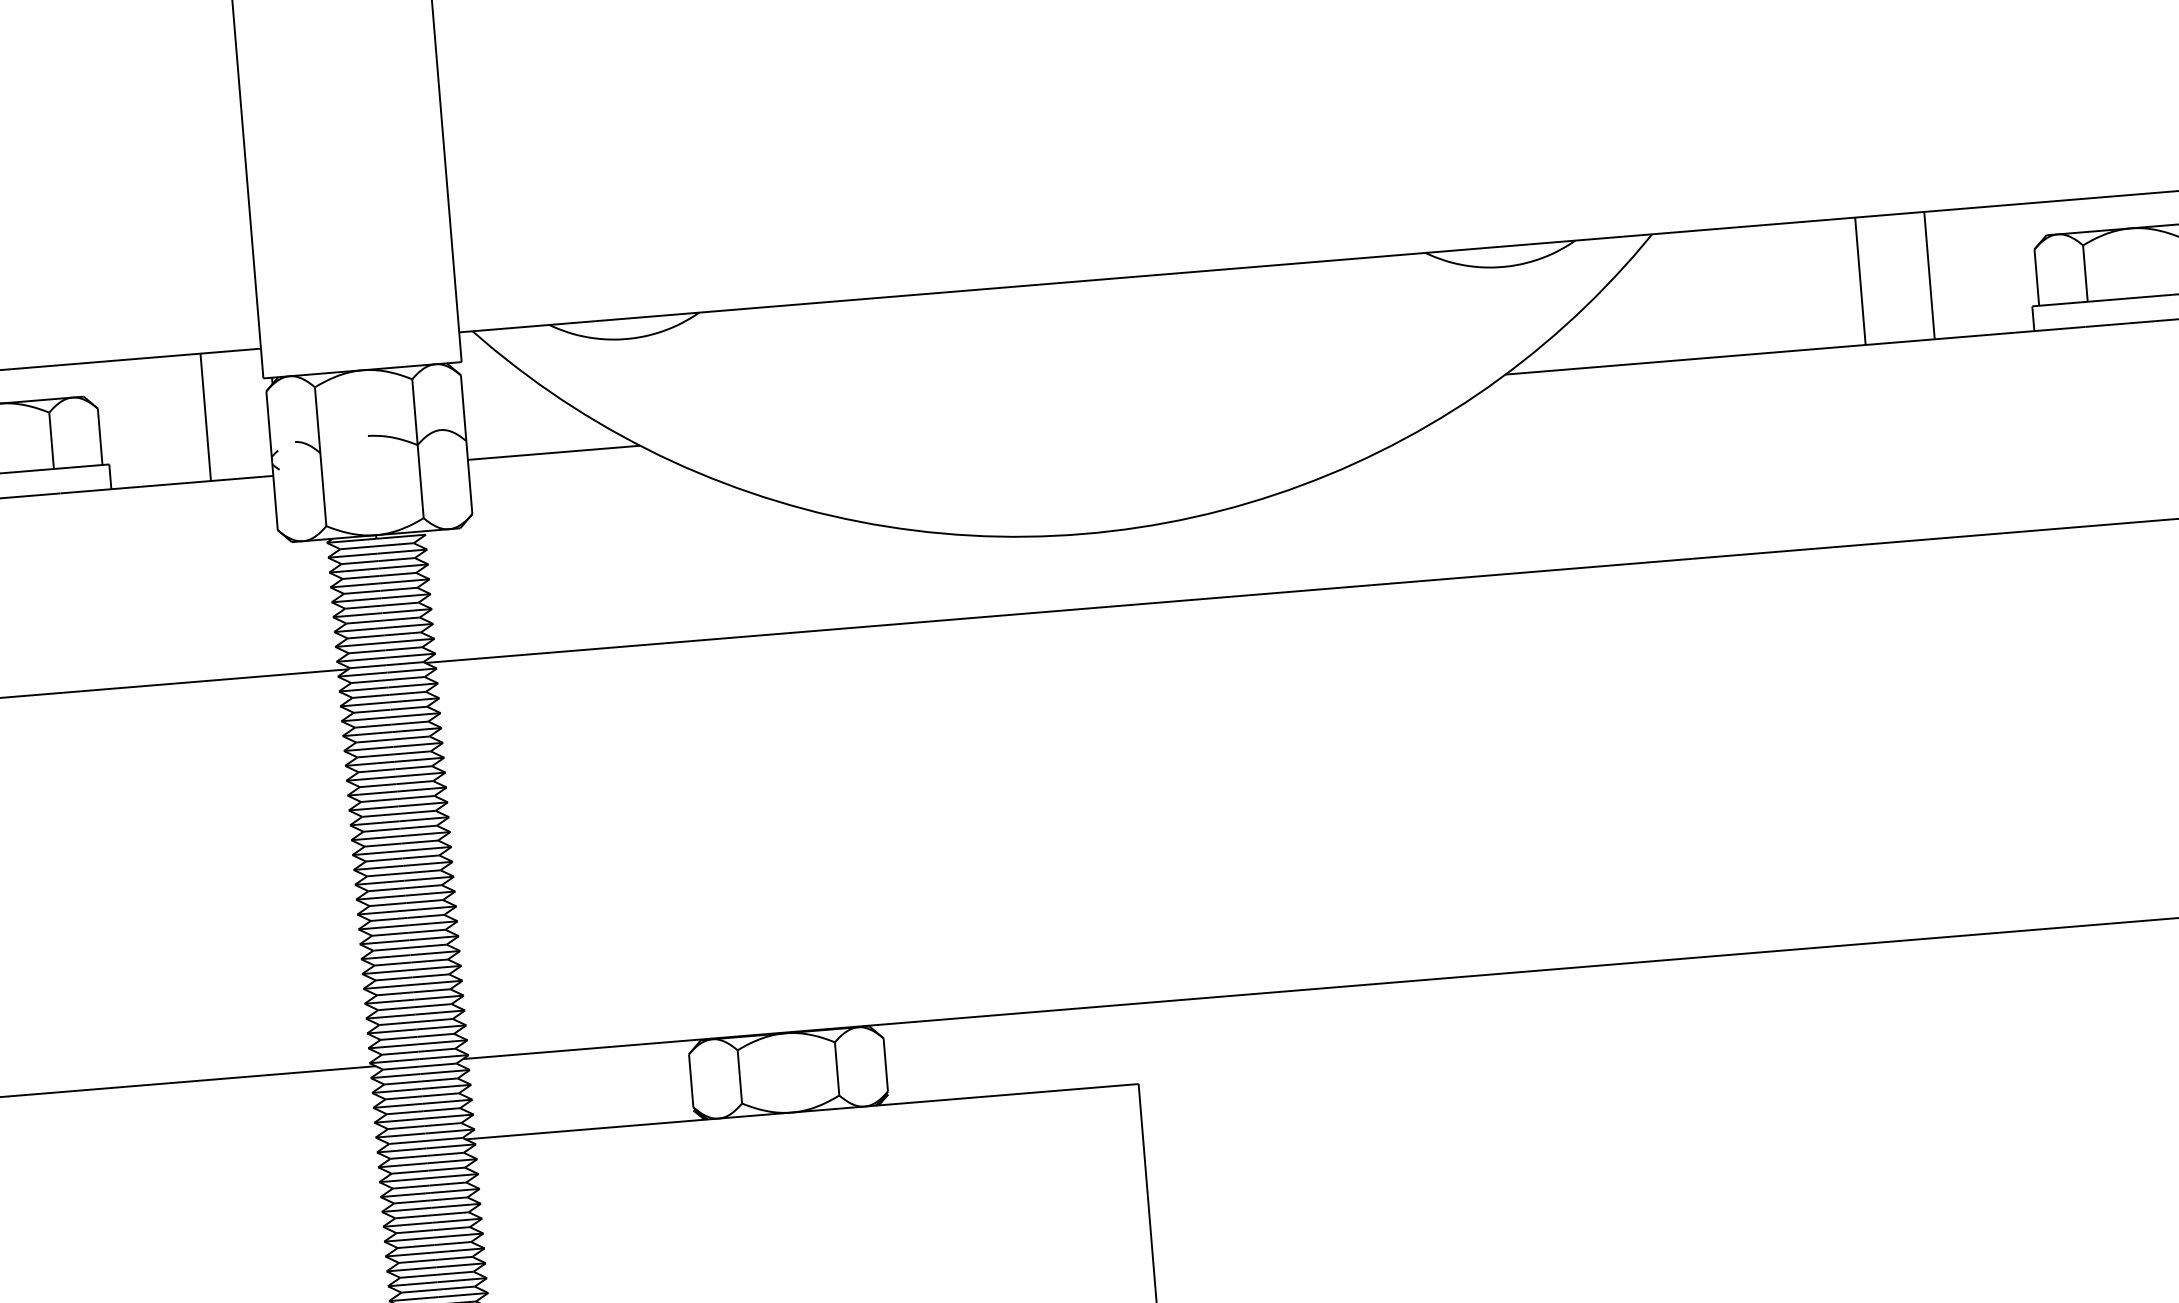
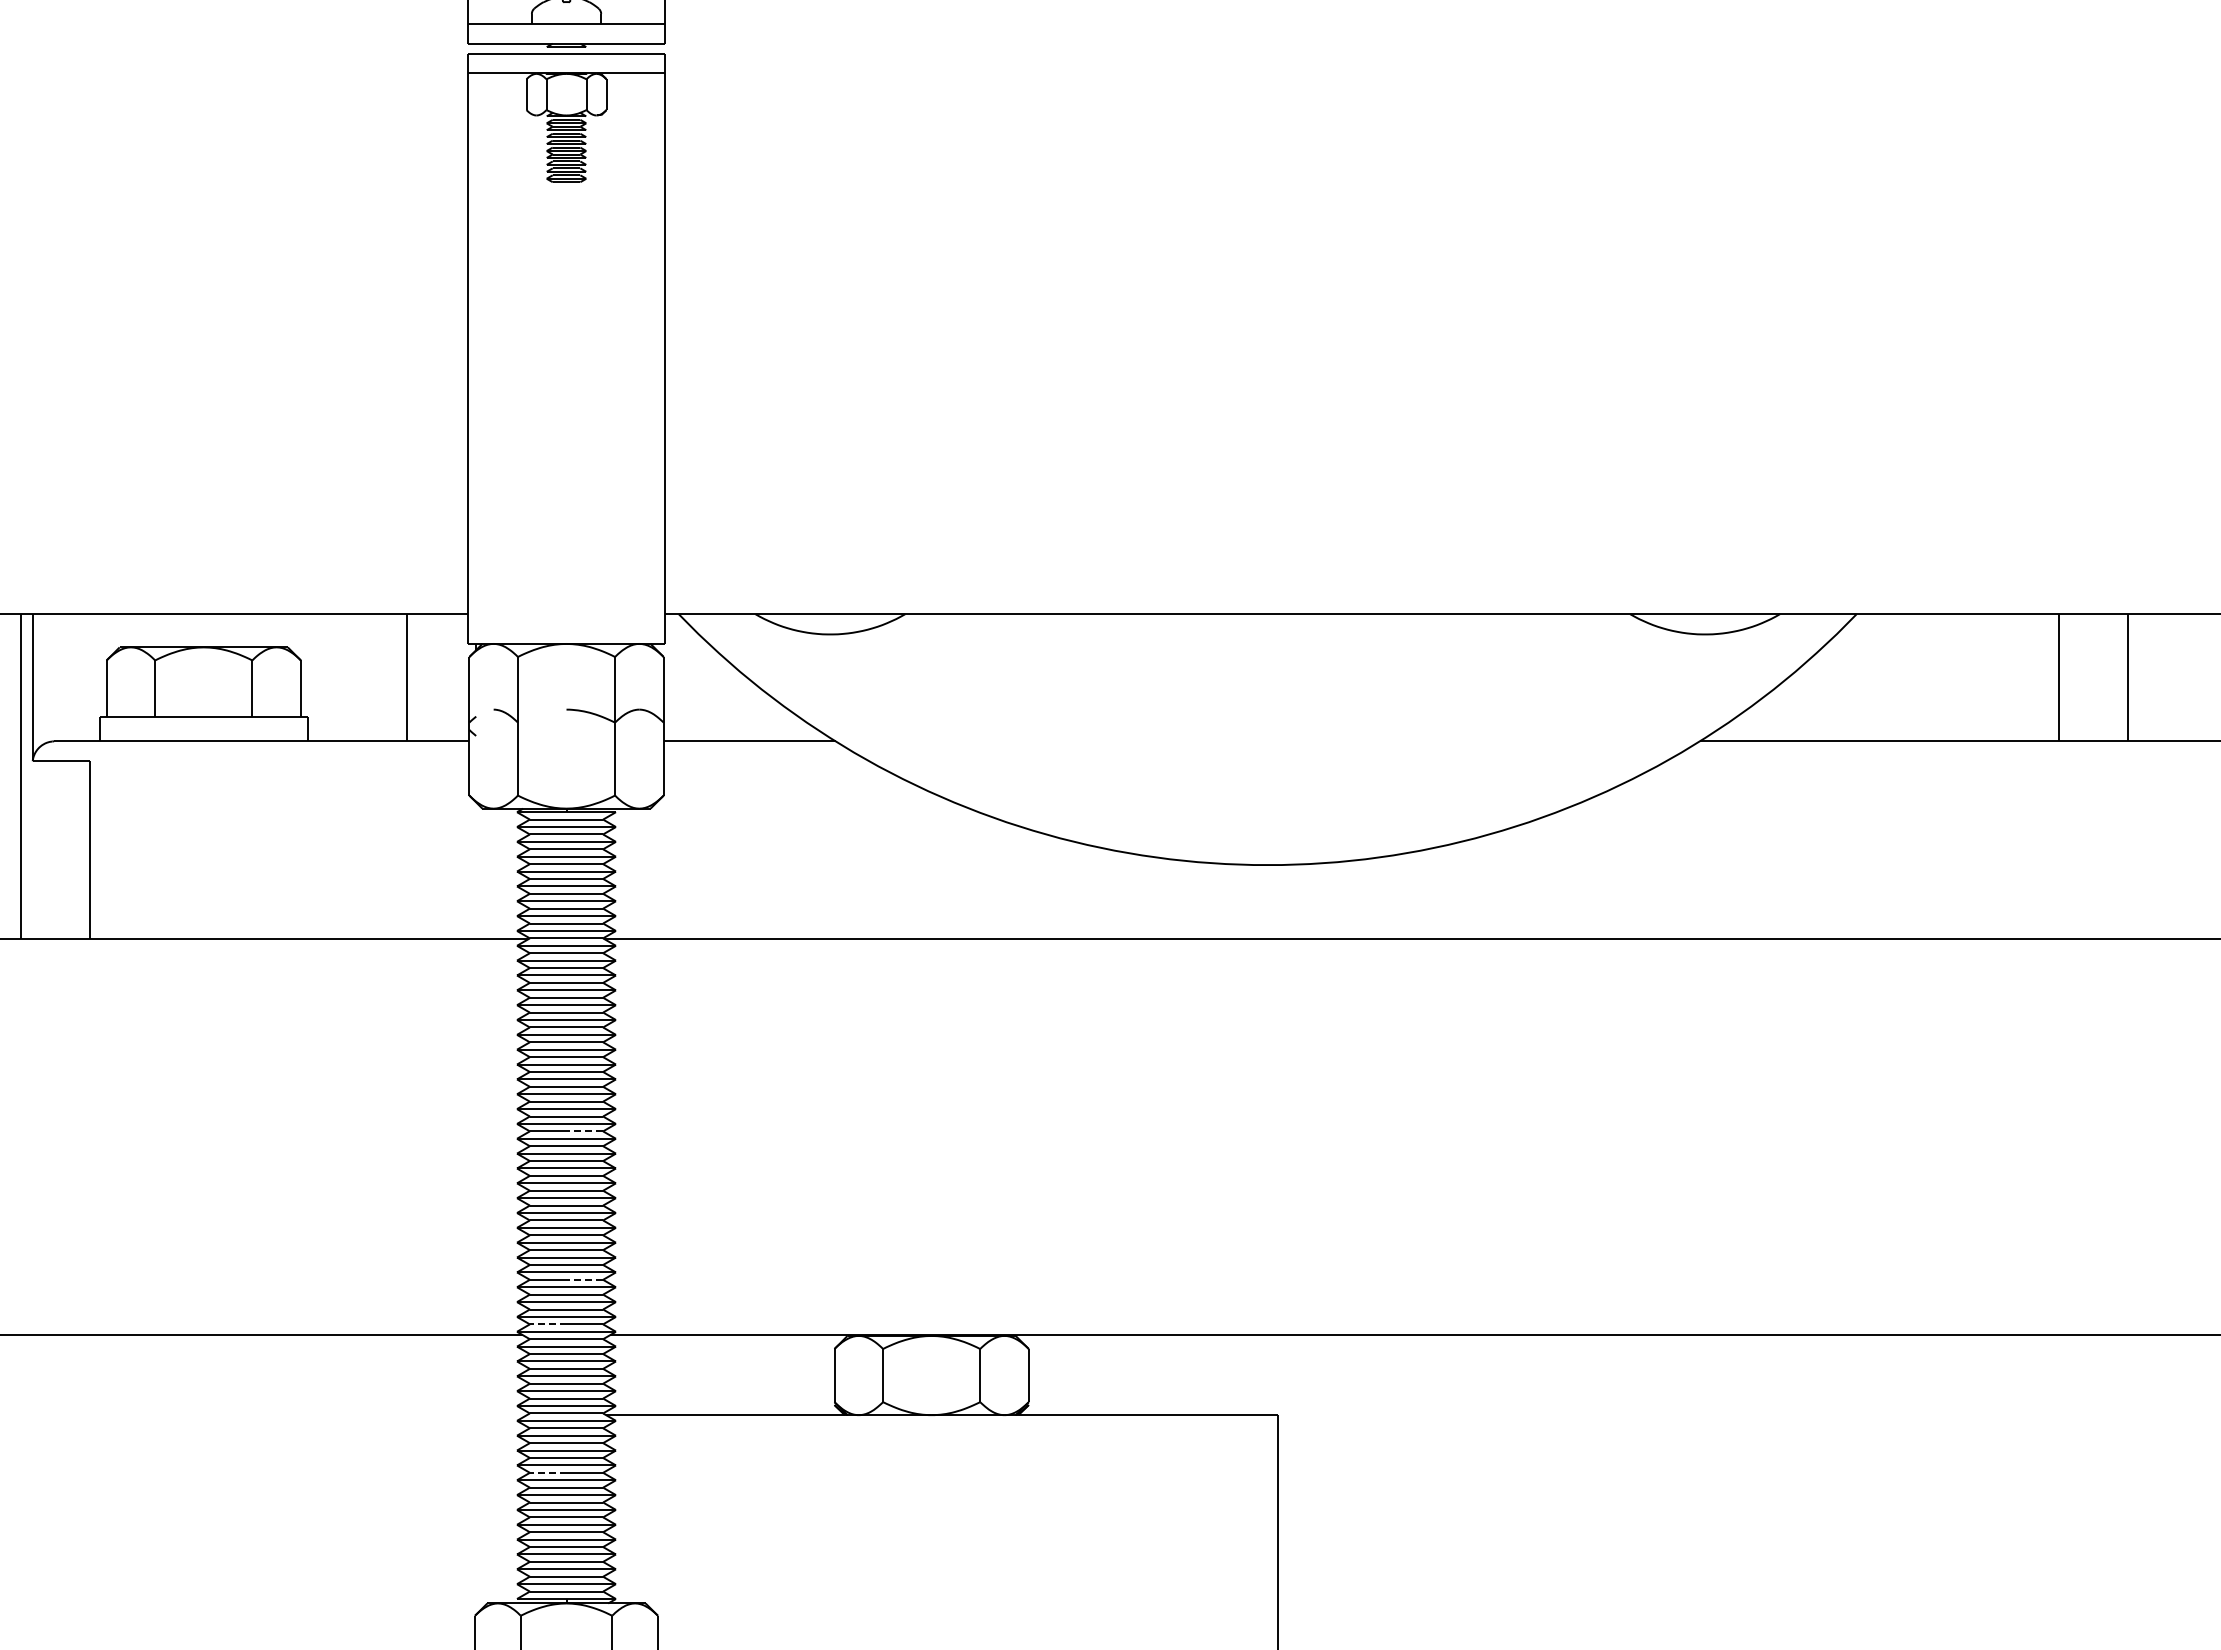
line: (420, 857) -> (584, 1131), solid -> dashed
line: (432, 1005) -> (584, 1279), solid -> dashed
line: (399, 1053) -> (547, 1324), solid -> dashed
line: (411, 1201) -> (547, 1472), solid -> dashed

